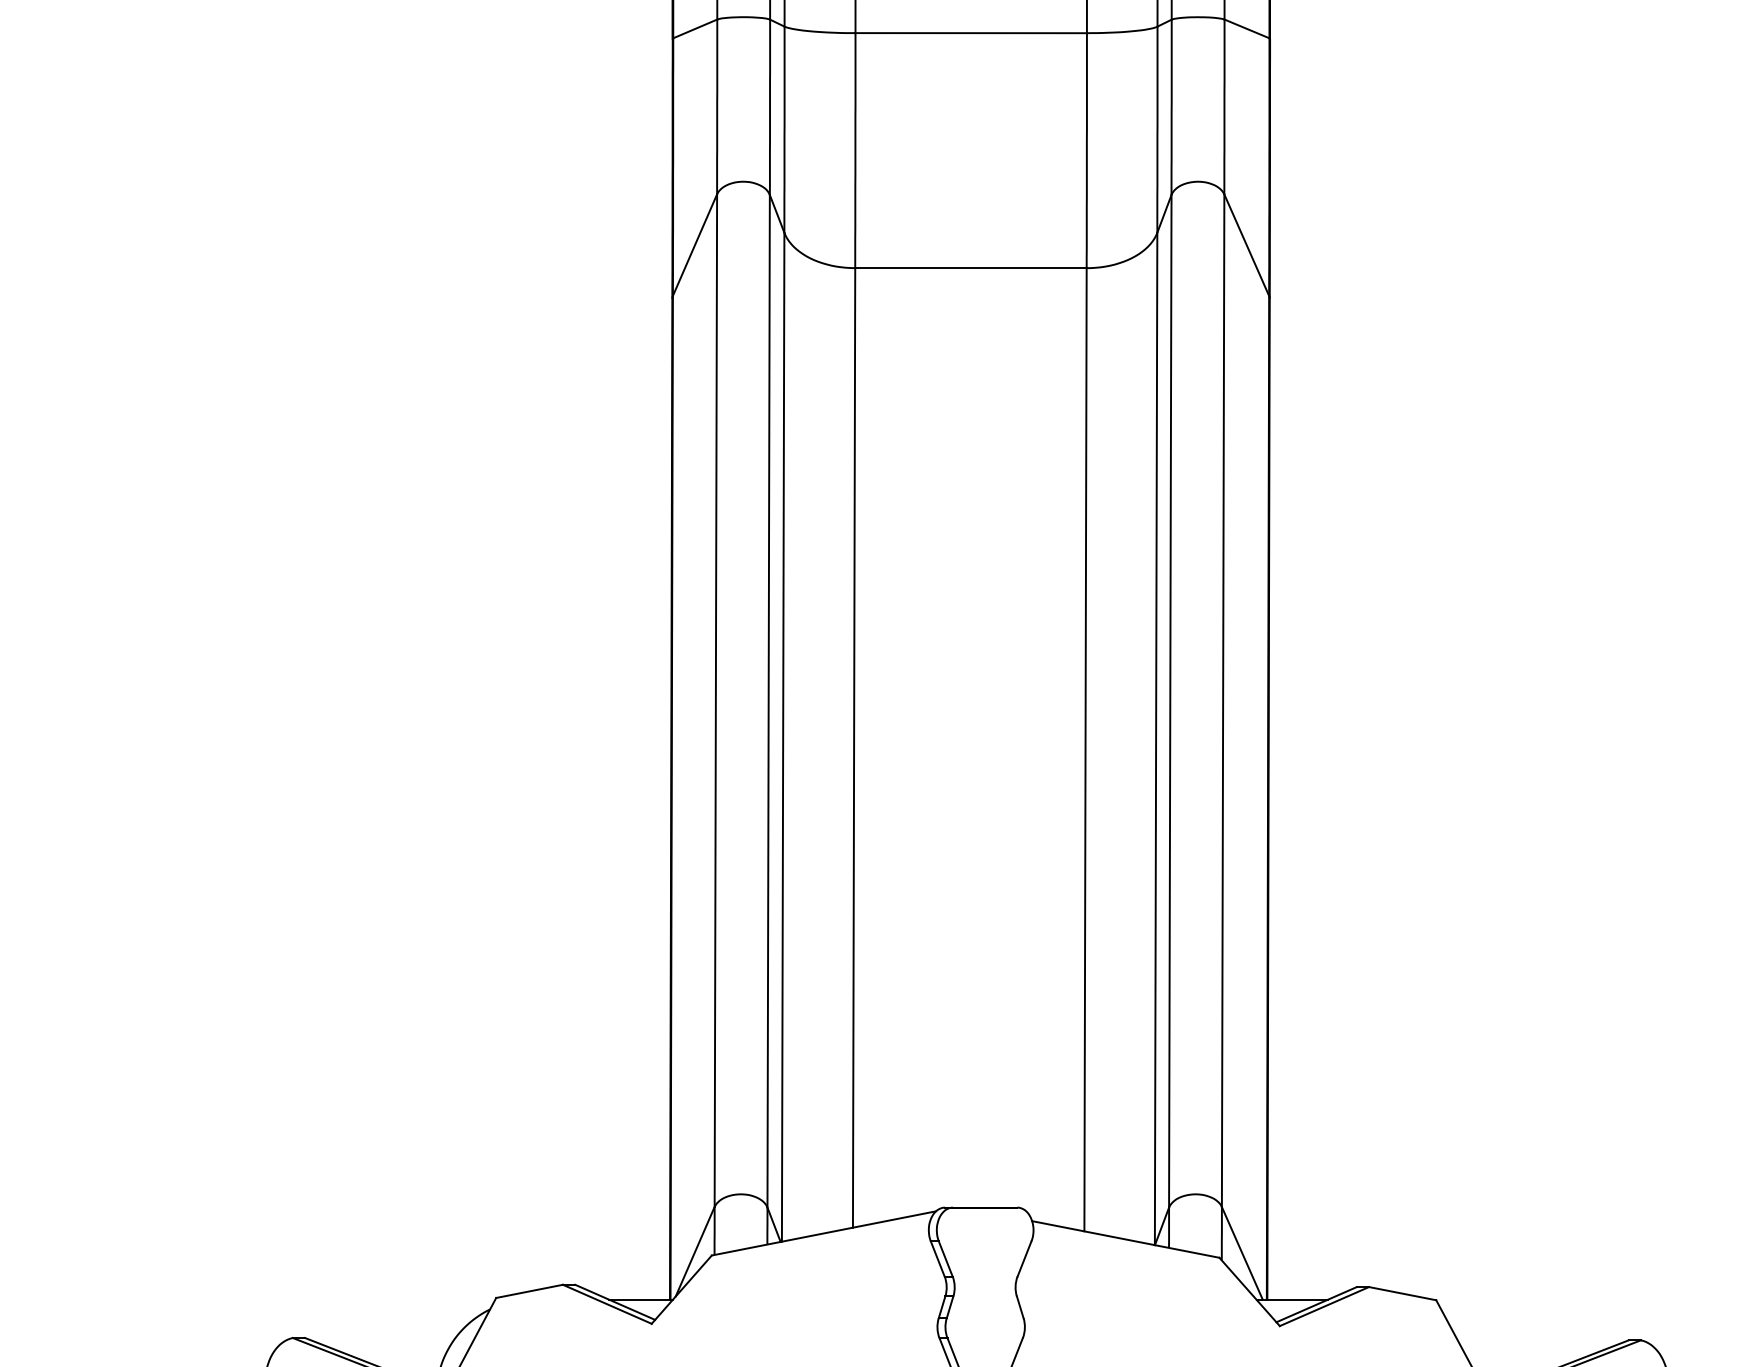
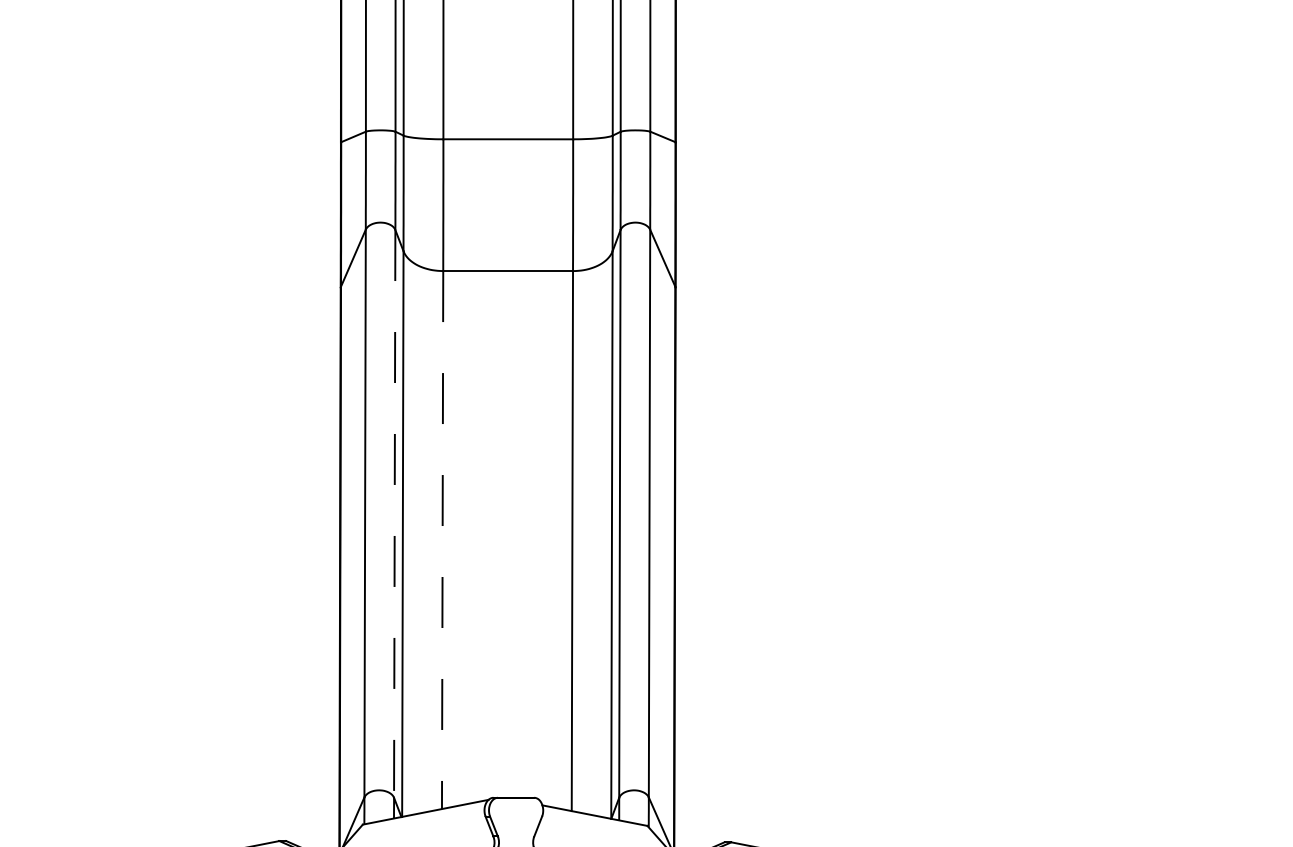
line: (768, 700) -> (394, 513), solid -> dashed
line: (853, 748) -> (442, 540), solid -> dashed

